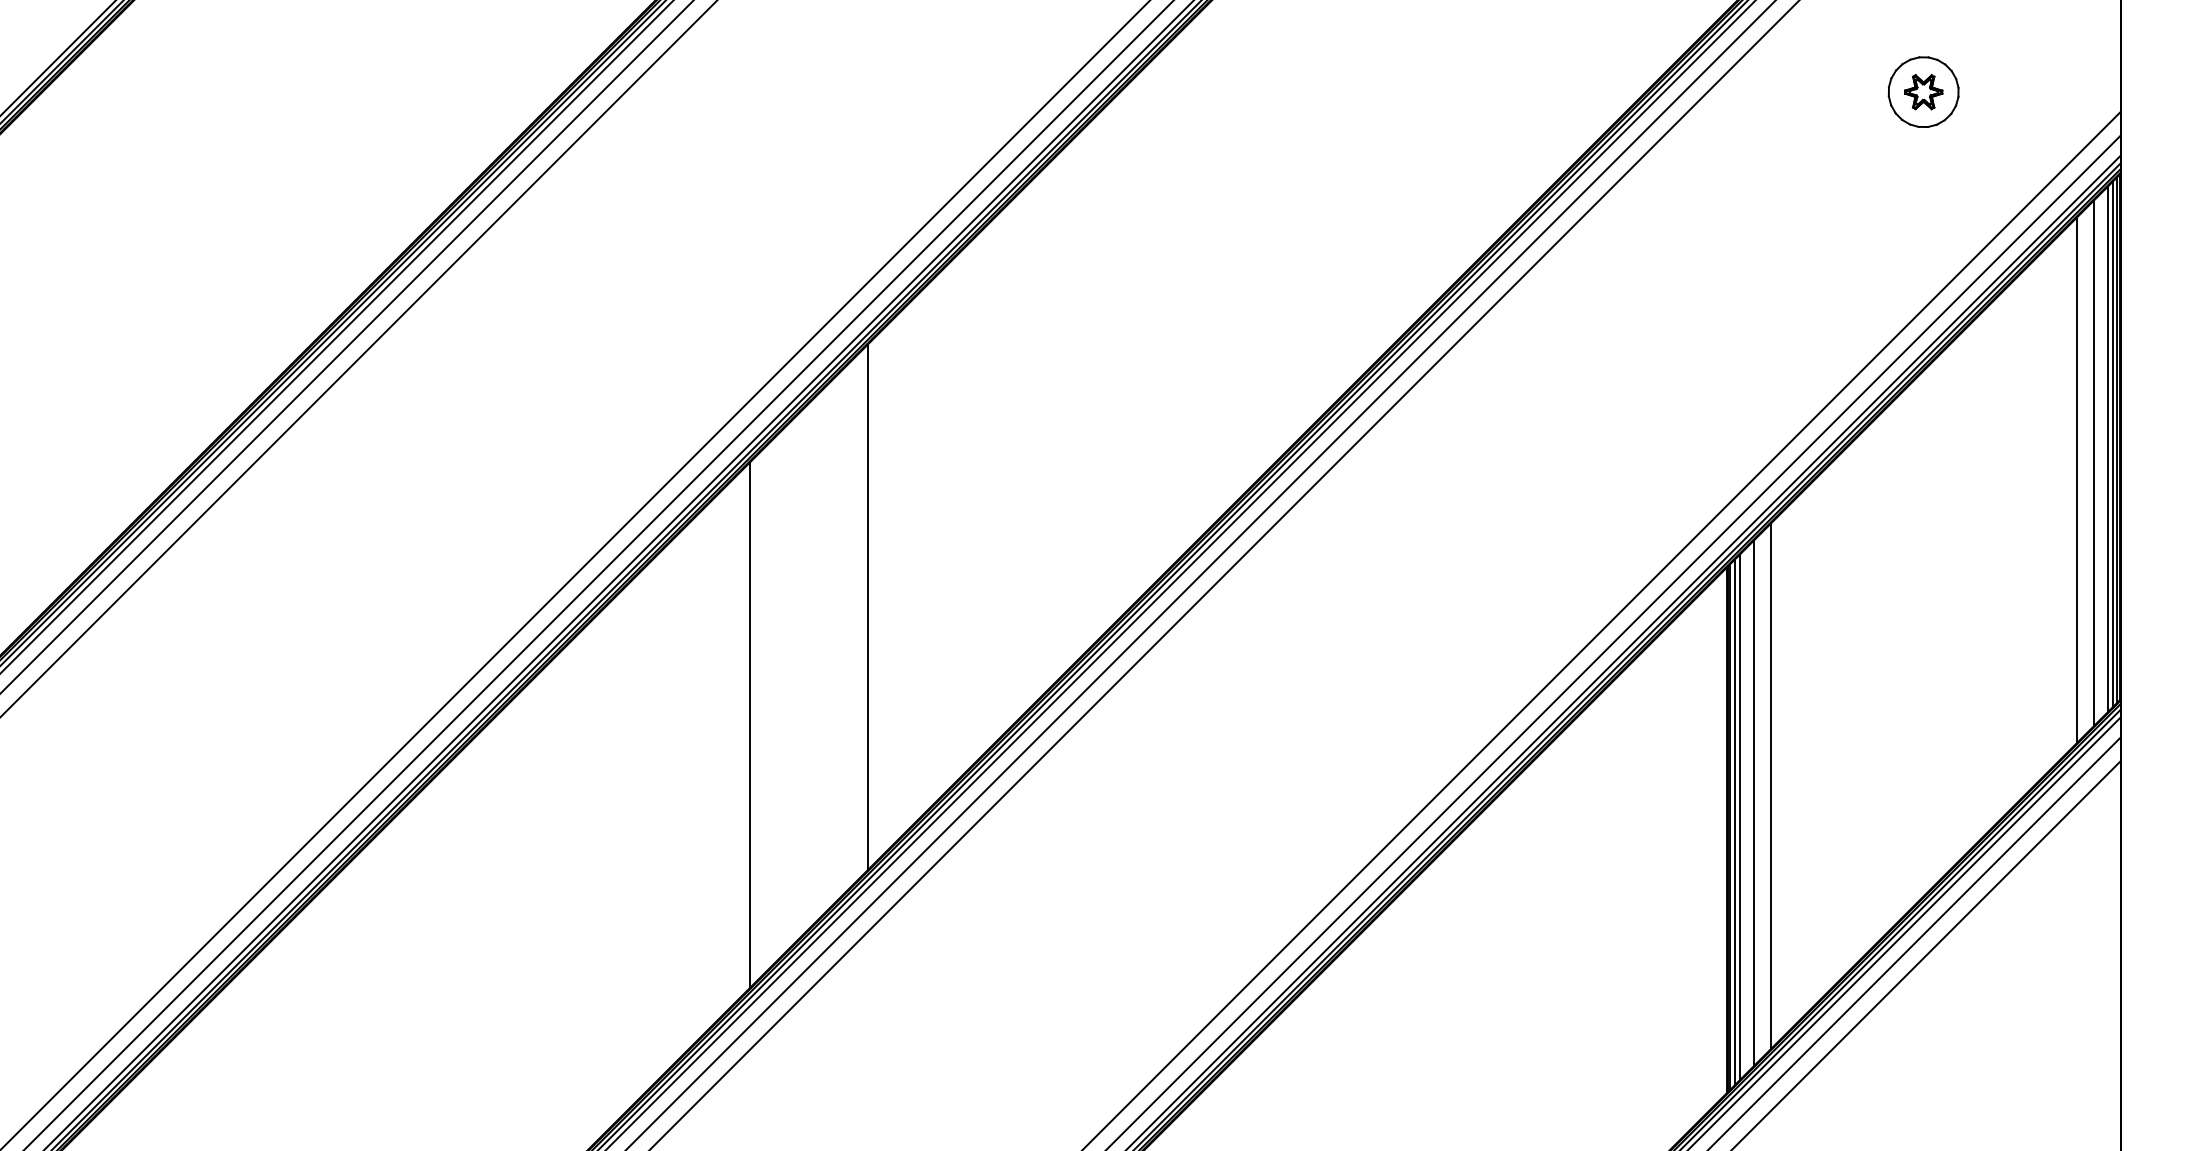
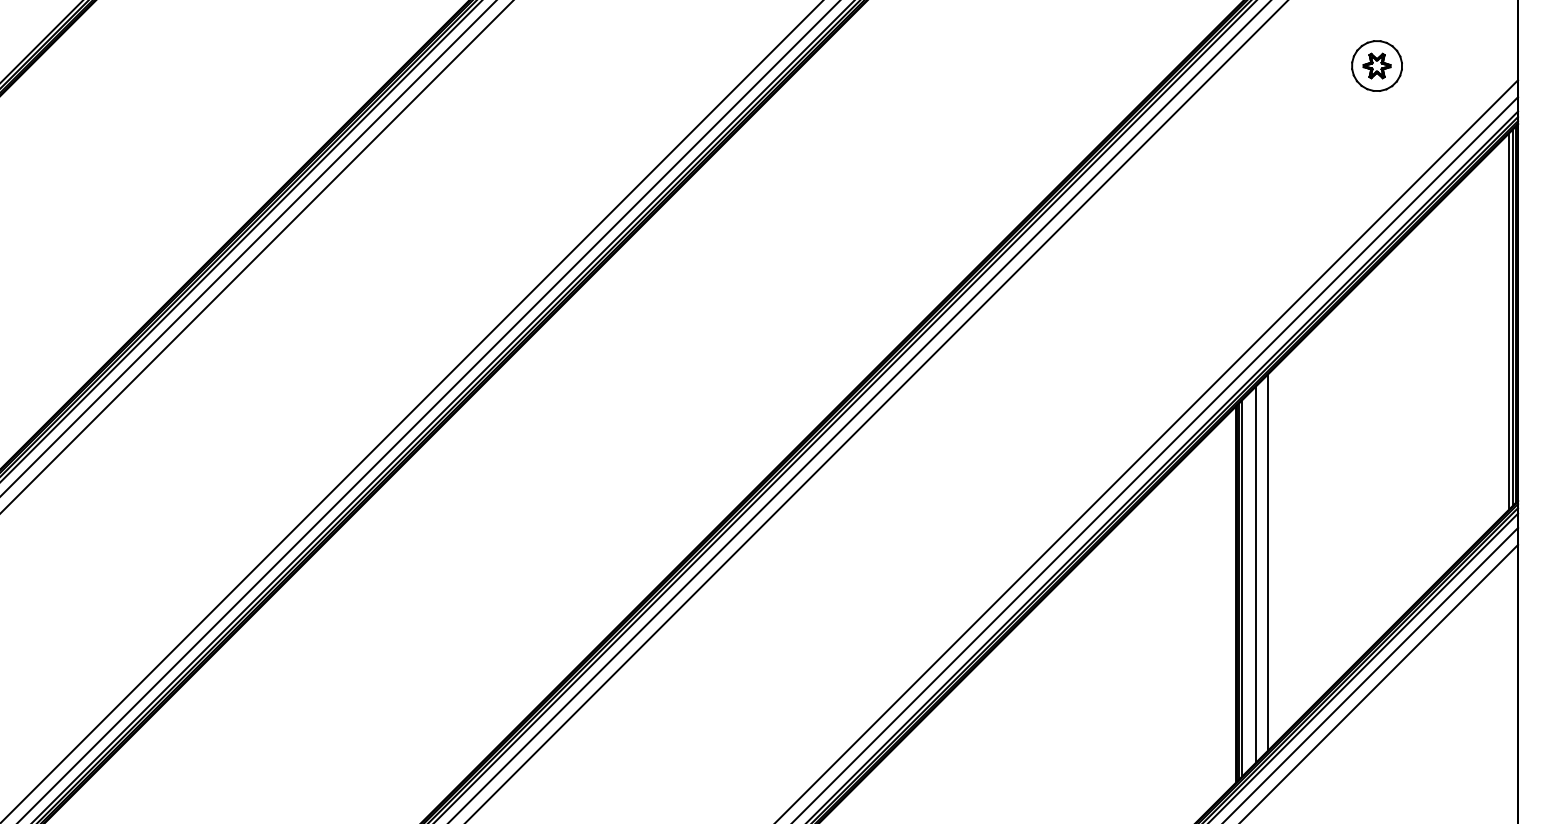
line: (2093, 463) -> (1498, 331), removed
line: (2076, 479) -> (1486, 343), removed
line: (868, 606) -> (621, 434), removed
line: (750, 724) -> (537, 518), removed
line: (1739, 816) -> (1245, 584), removed

